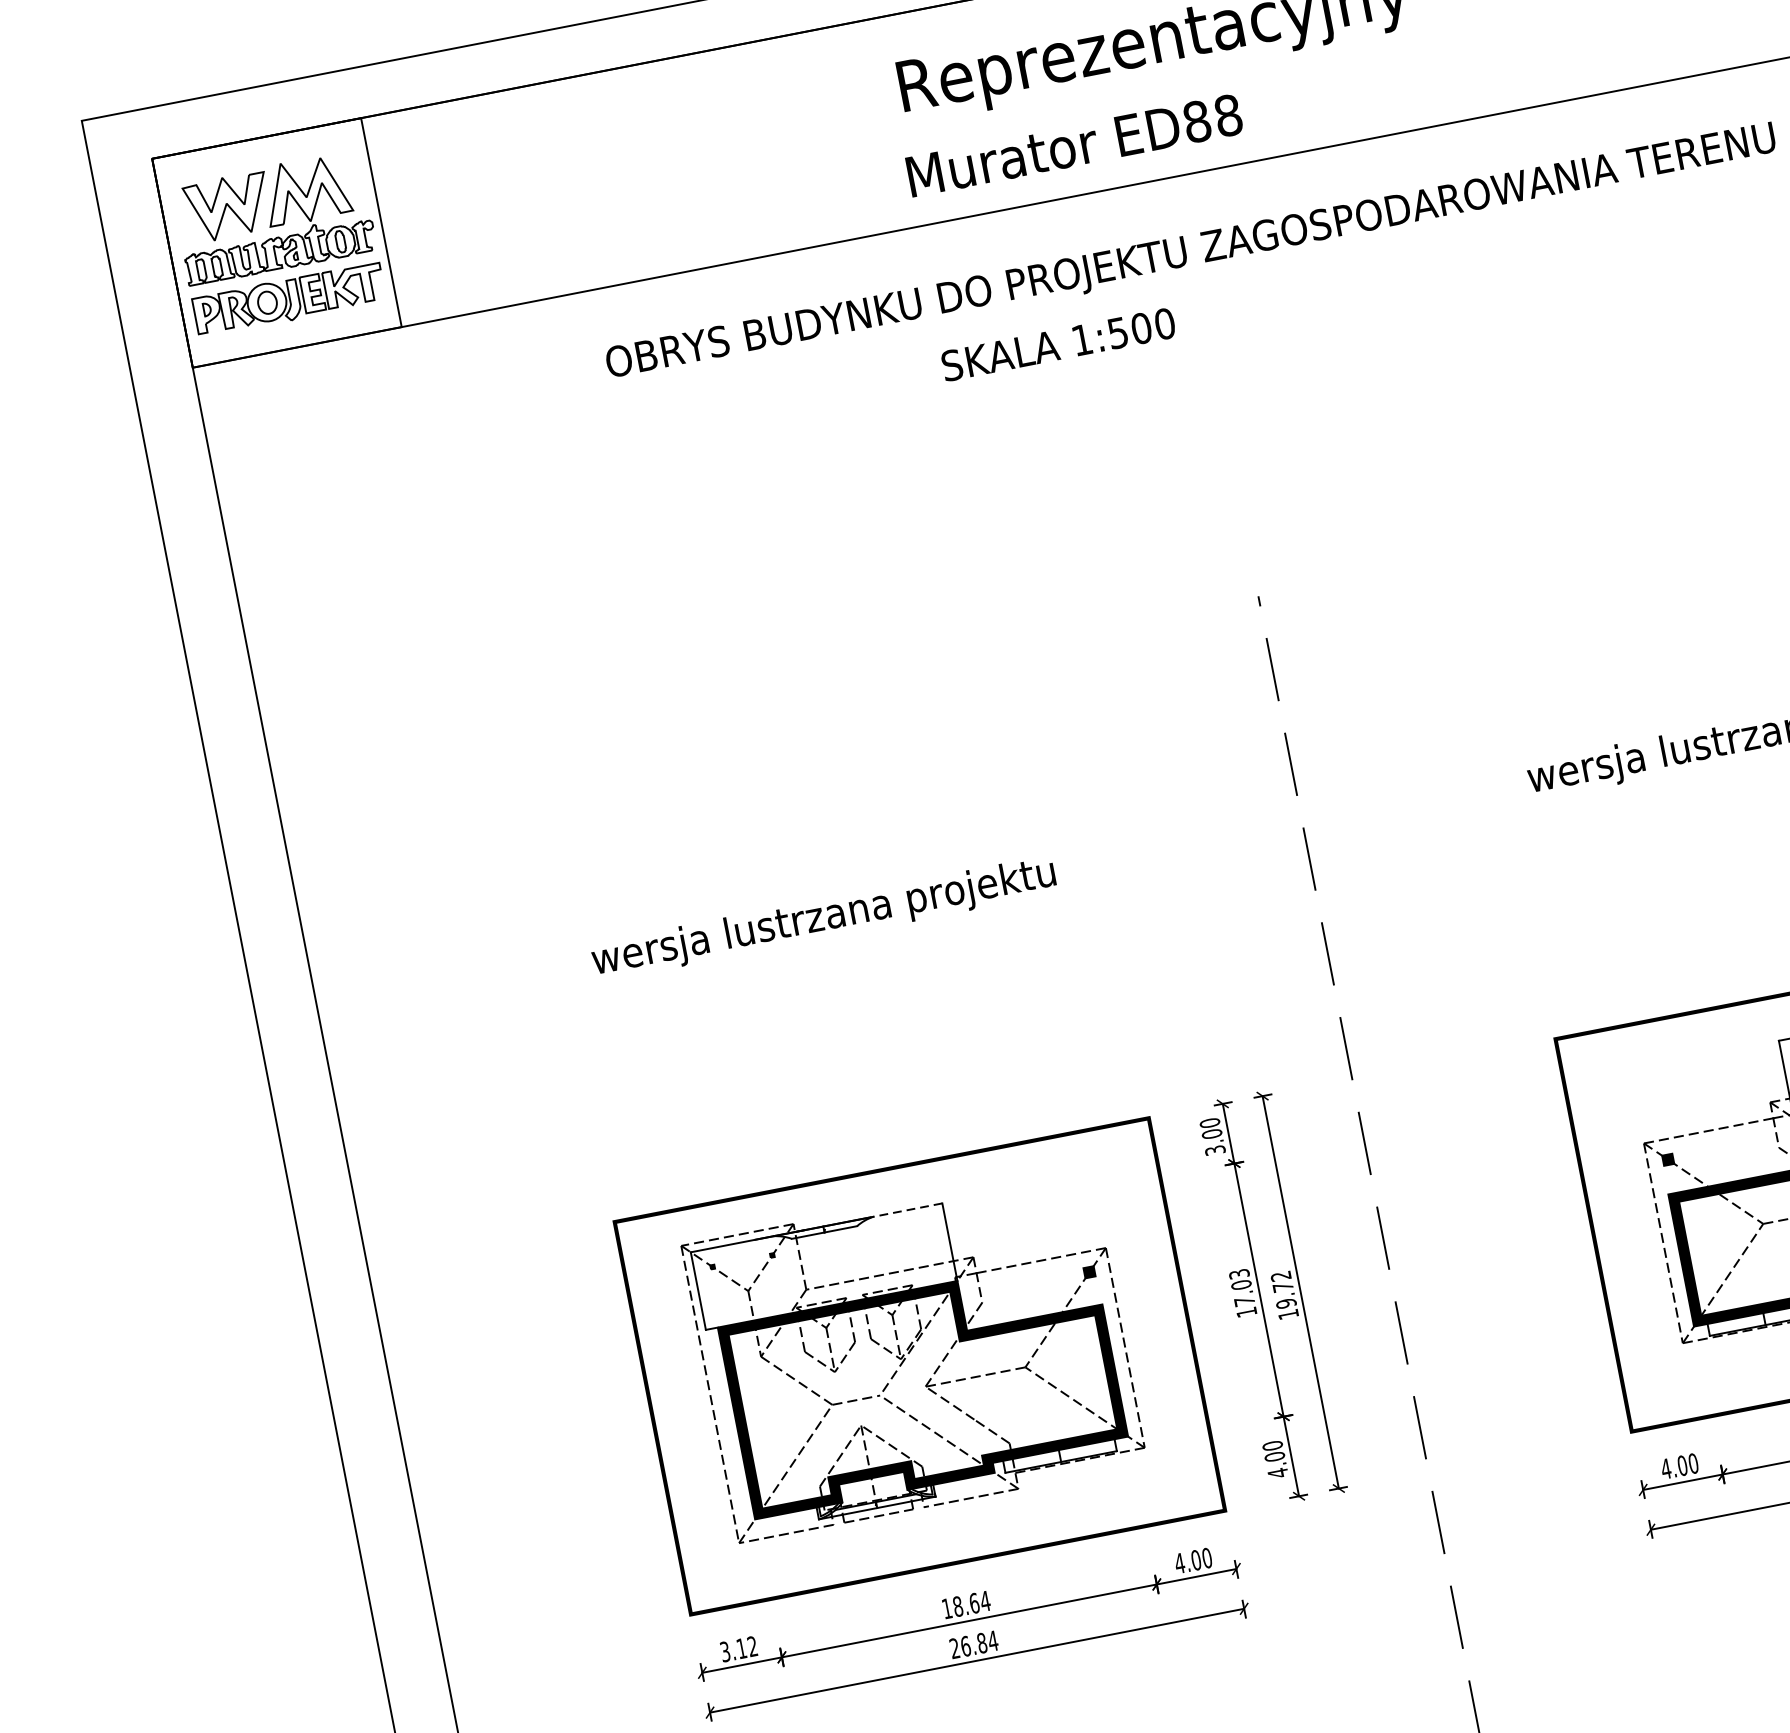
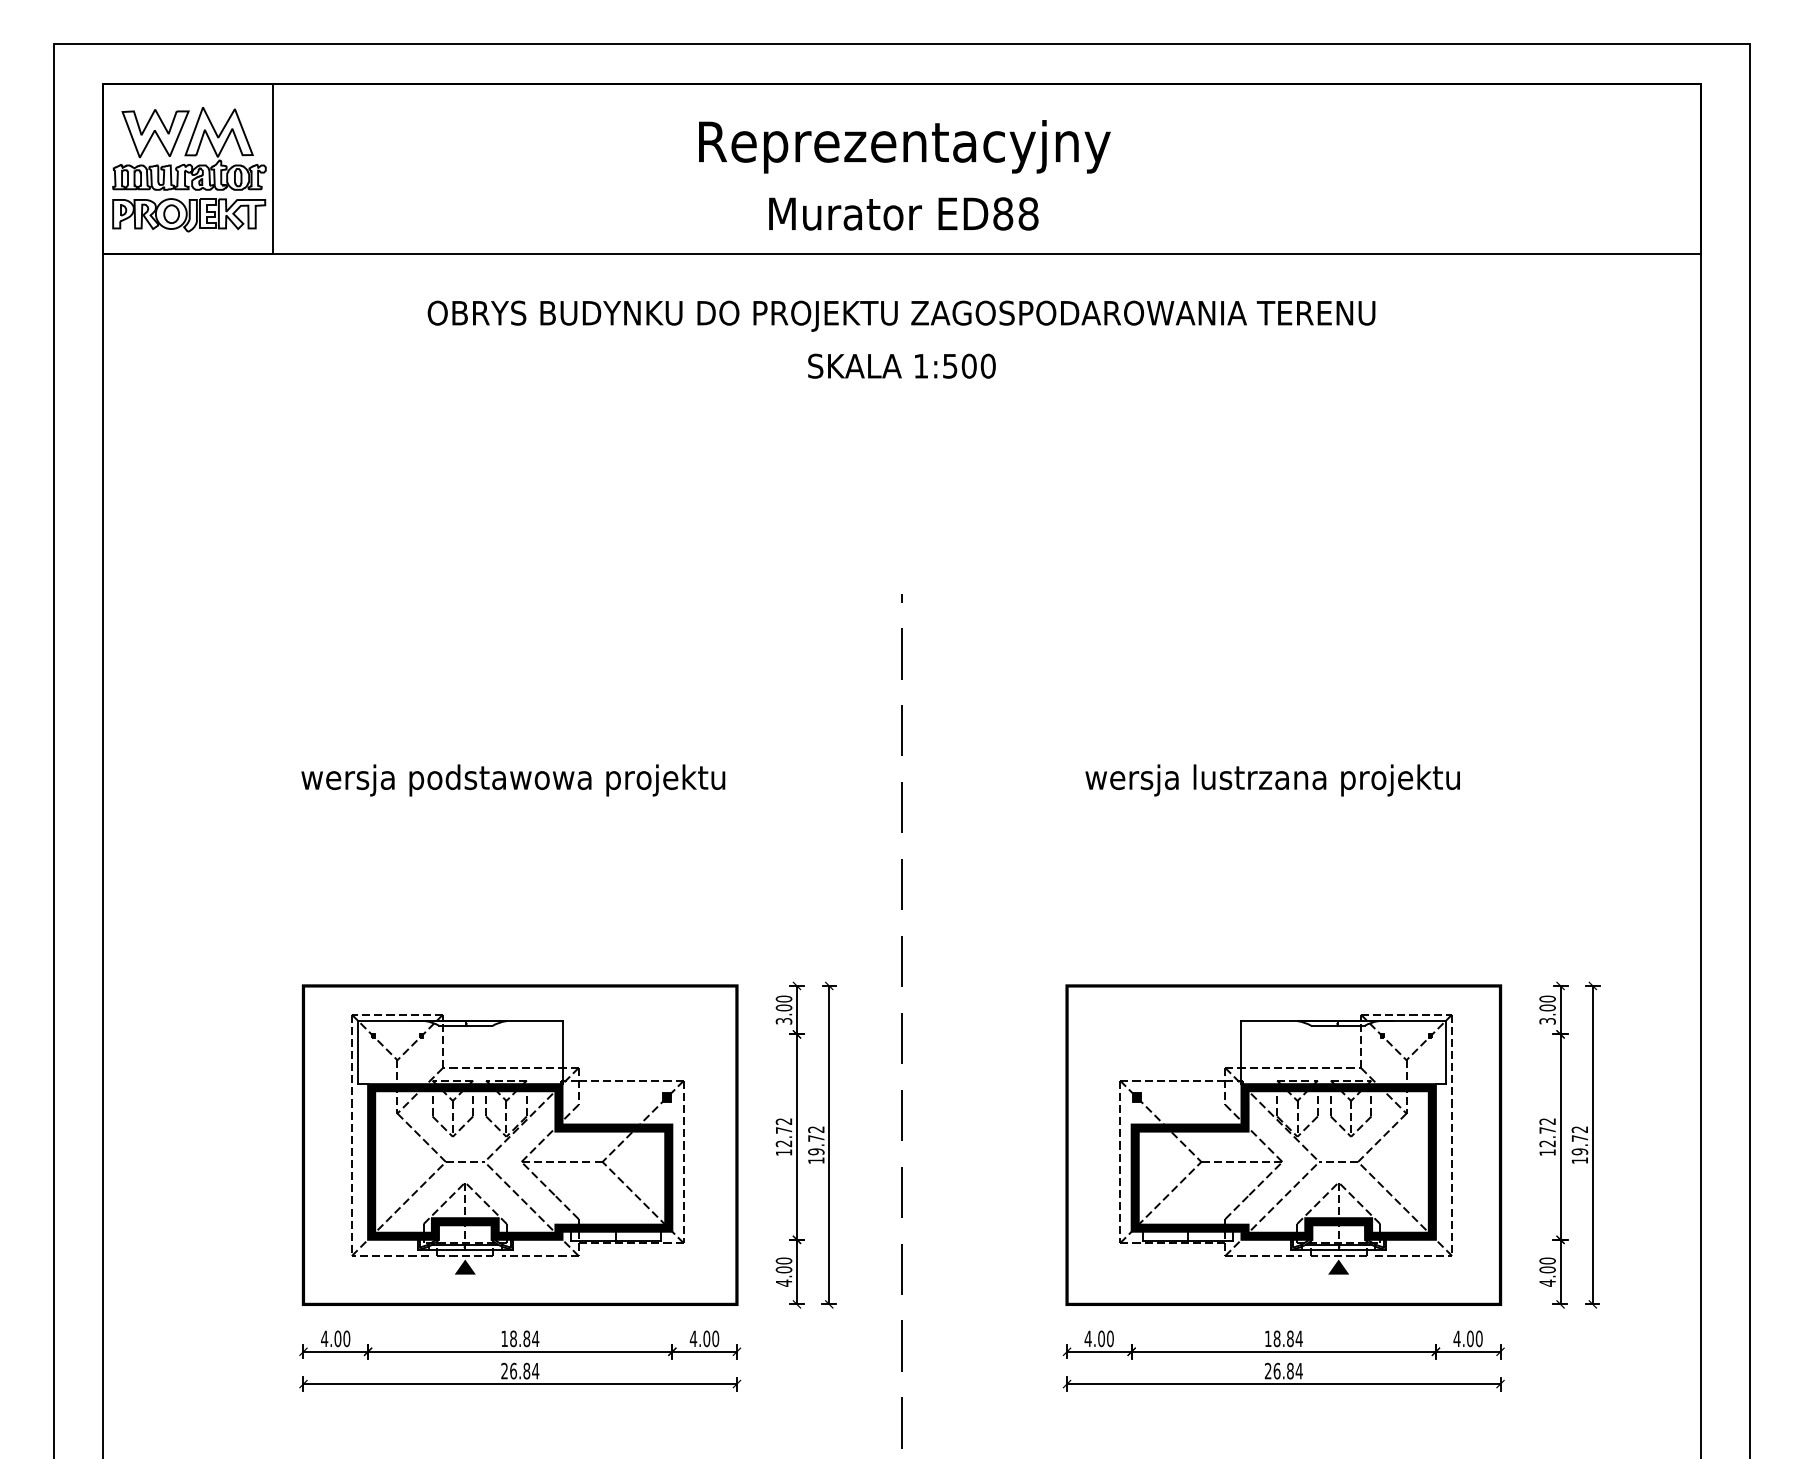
text: (1074, 145) -> (903, 213), moved
text: (1057, 343) -> (901, 365), moved
text: (824, 918) -> (513, 780), wersja lustrzana projektu -> wersja podstawowa projektu
line: (907, 1210) -> (534, 1021), dashed -> solid
text: (1241, 1287) -> (783, 1132), 17.03 -> 12.72
fill: (880, 1529) -> (464, 1266), added
text: (973, 1603) -> (526, 1338), 18.64 -> 18.84
text: (738, 1648) -> (335, 1338), 3.12 -> 4.00

